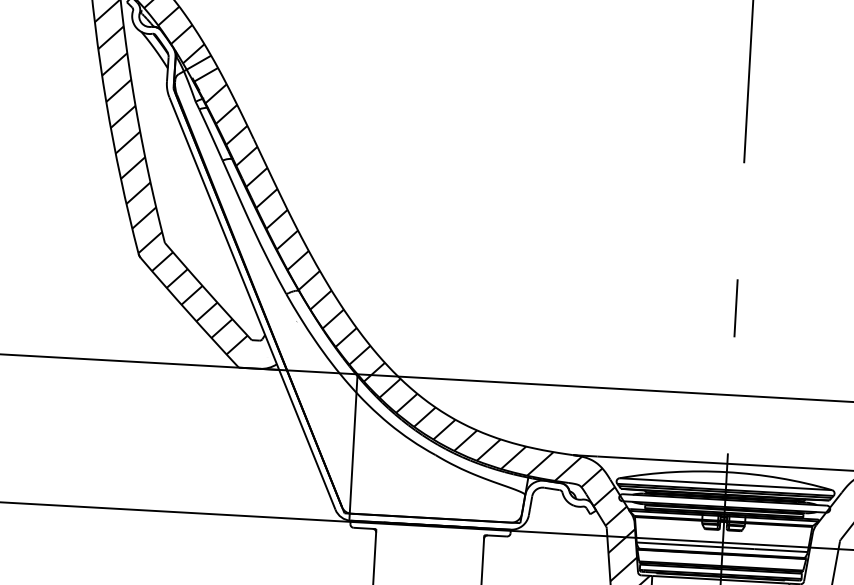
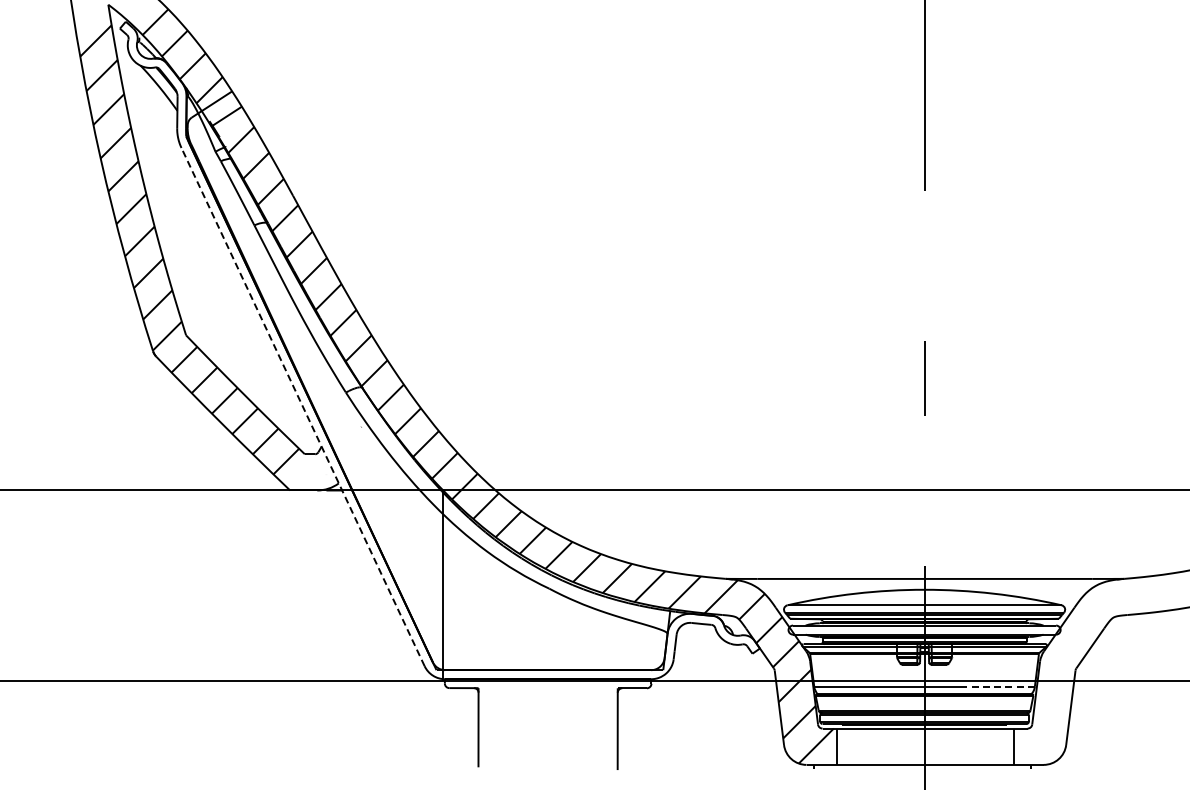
line: (252, 303) -> (302, 406), solid -> dashed
line: (780, 550) -> (999, 686), solid -> dashed

